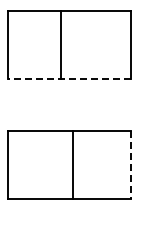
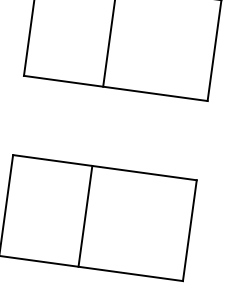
line: (69, 78) -> (115, 88), dashed -> solid
line: (73, 164) -> (85, 215), moved
line: (131, 165) -> (190, 231), dashed -> solid

